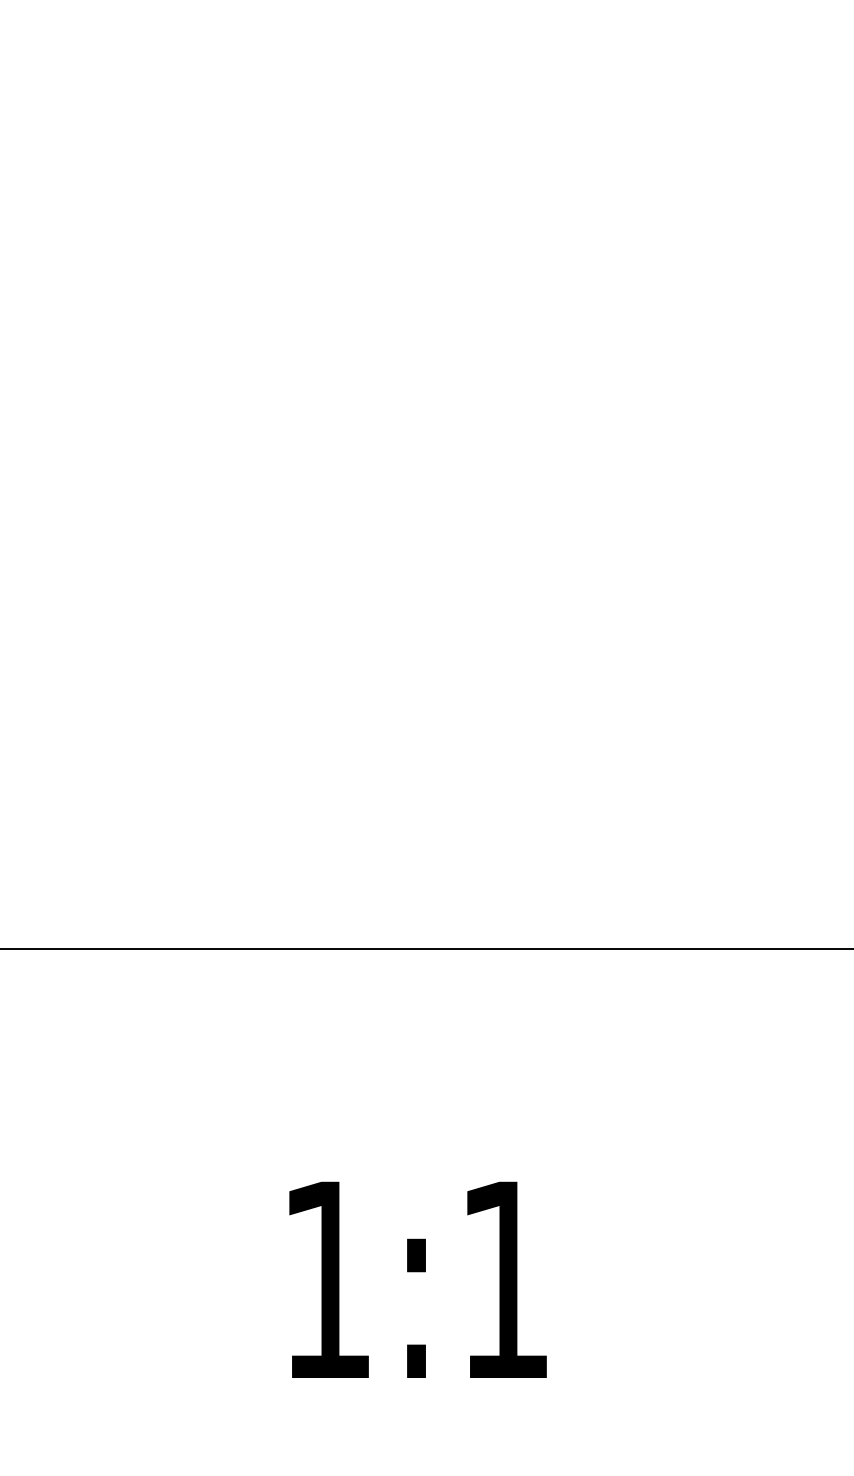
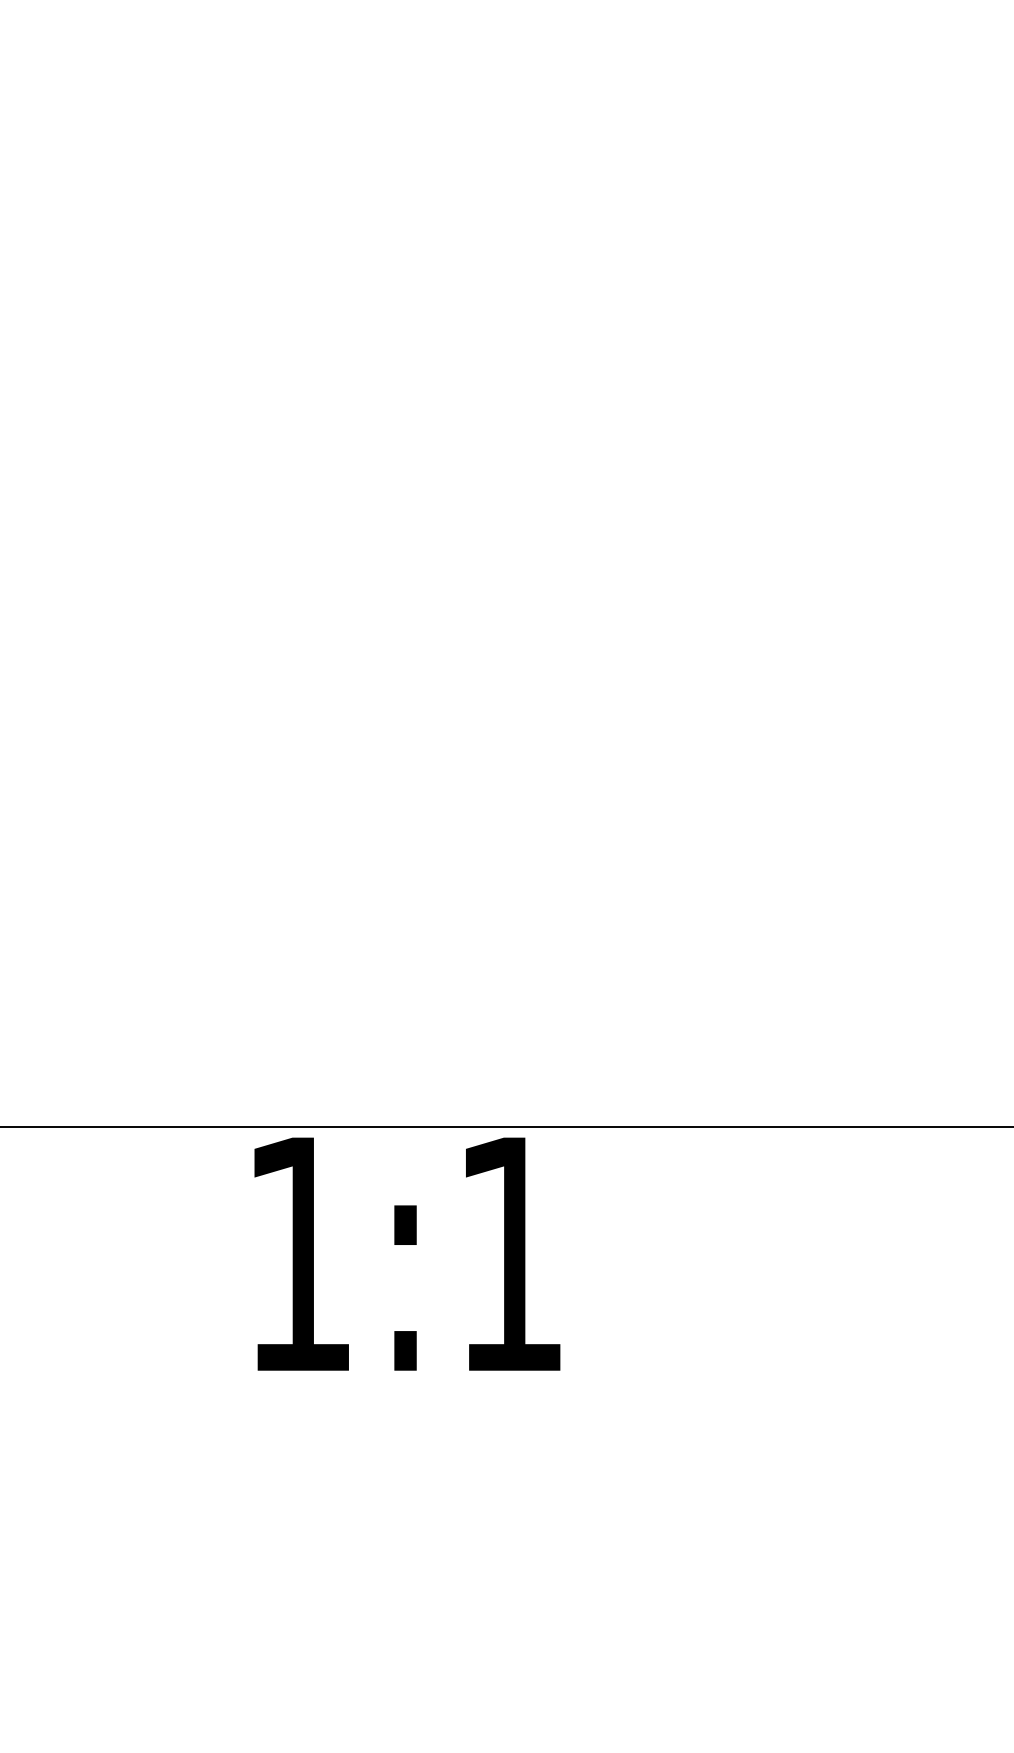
text: (418, 1279) -> (407, 1253), moved

